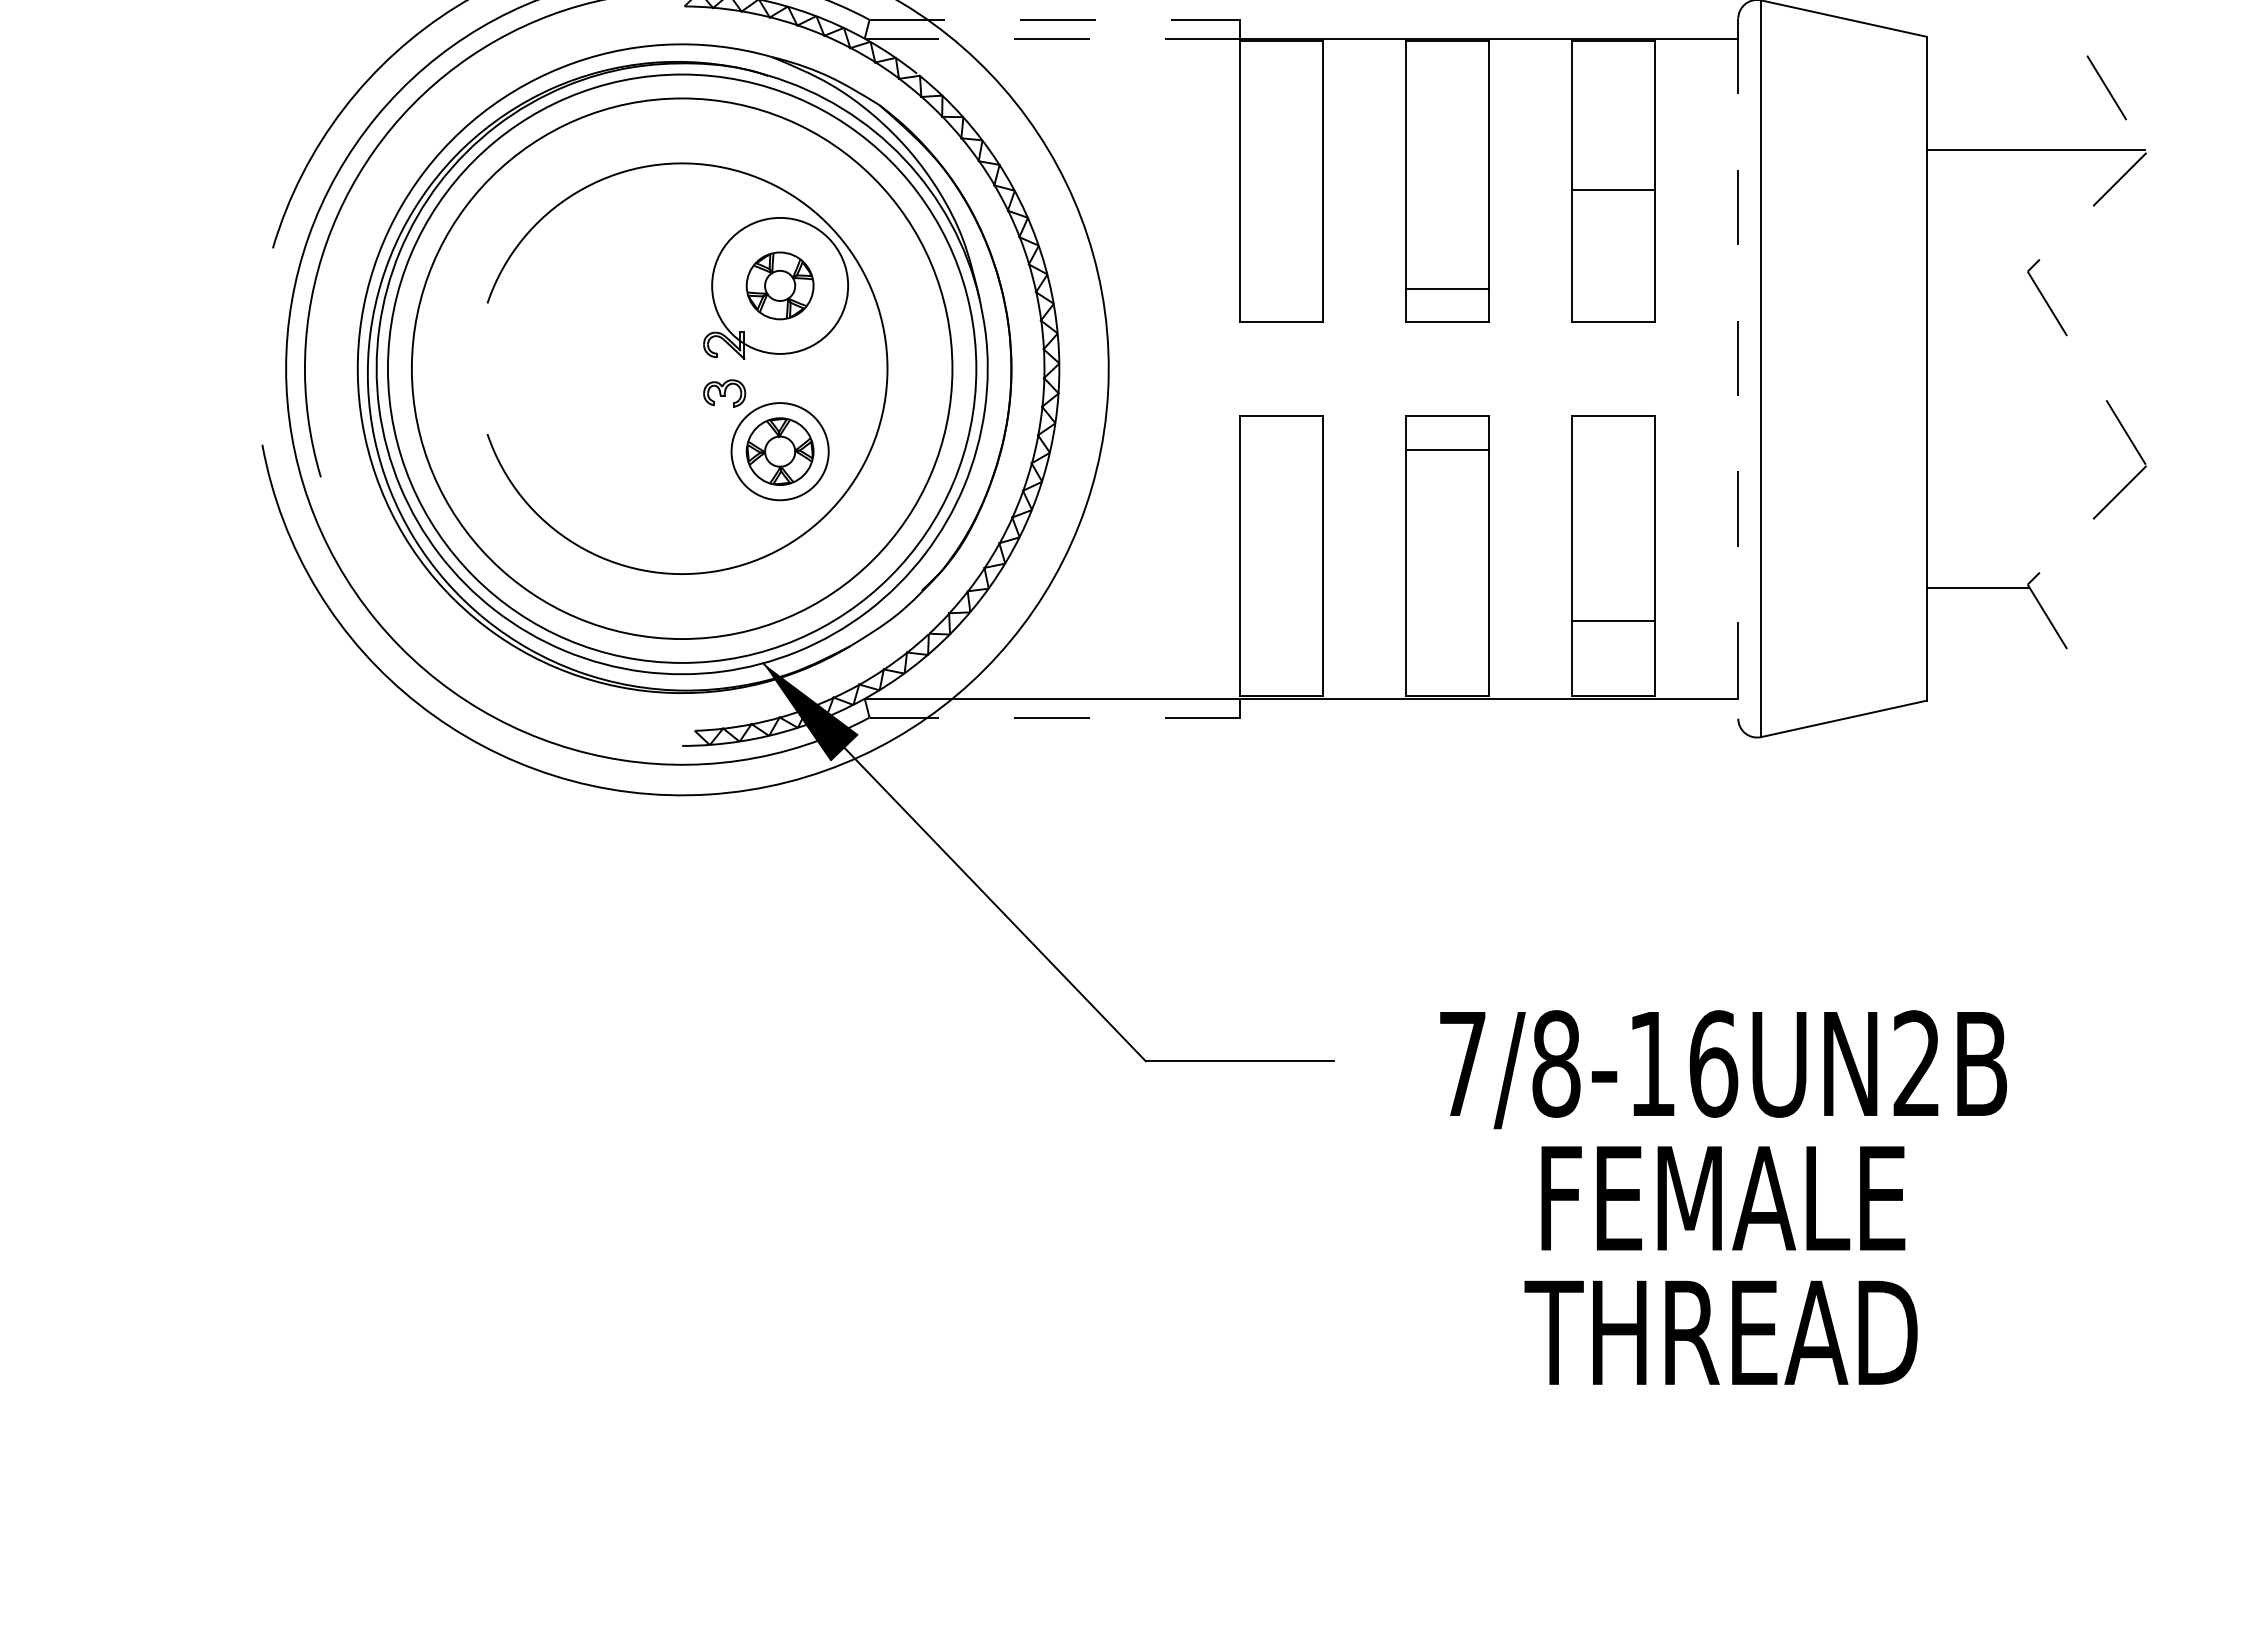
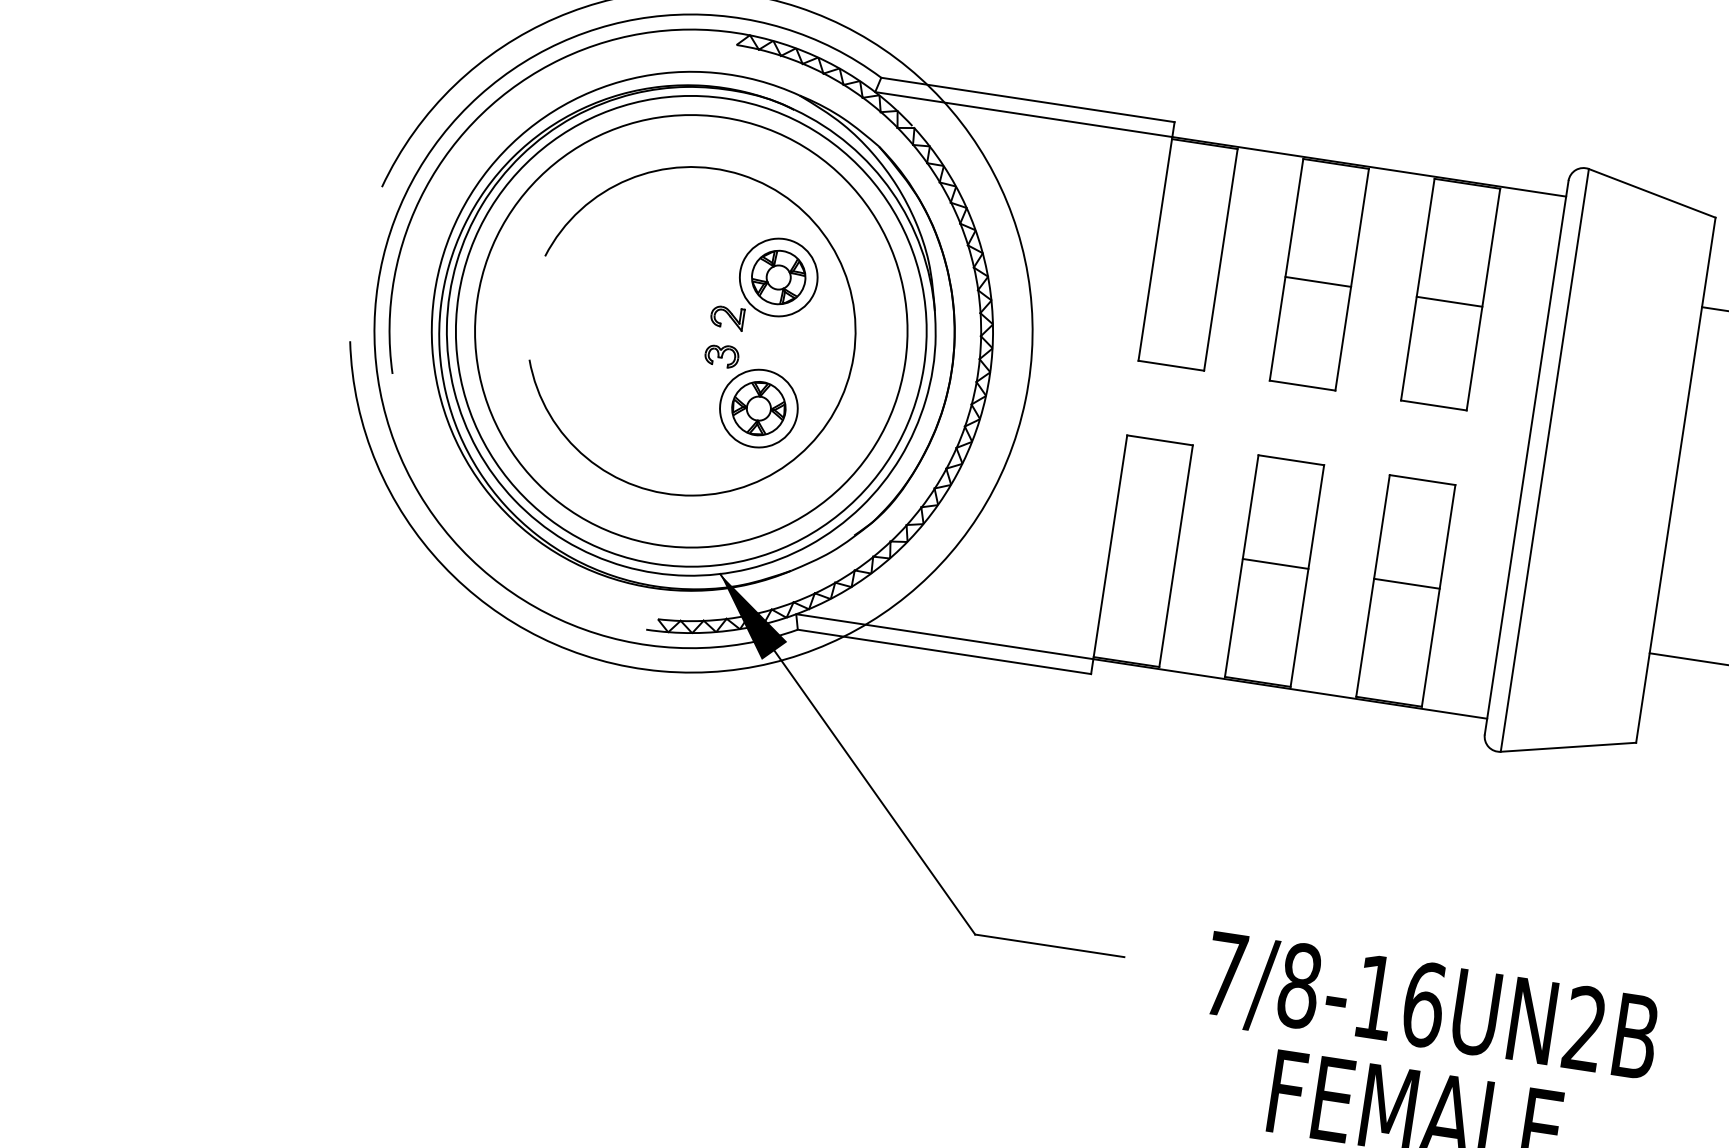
line: (1055, 19) -> (1028, 99), dashed -> solid
line: (1052, 38) -> (1023, 114), dashed -> solid
circle: (779, 285) -> (778, 277), size x0.71
line: (1447, 289) -> (1318, 281), moved
line: (1738, 368) -> (1526, 457), dashed -> solid
line: (1447, 450) -> (1275, 564), moved
line: (1613, 621) -> (1406, 584), moved
line: (1054, 717) -> (944, 651), dashed -> solid

